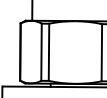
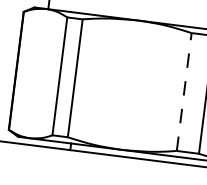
line: (101, 52) -> (183, 91), solid -> dashed

